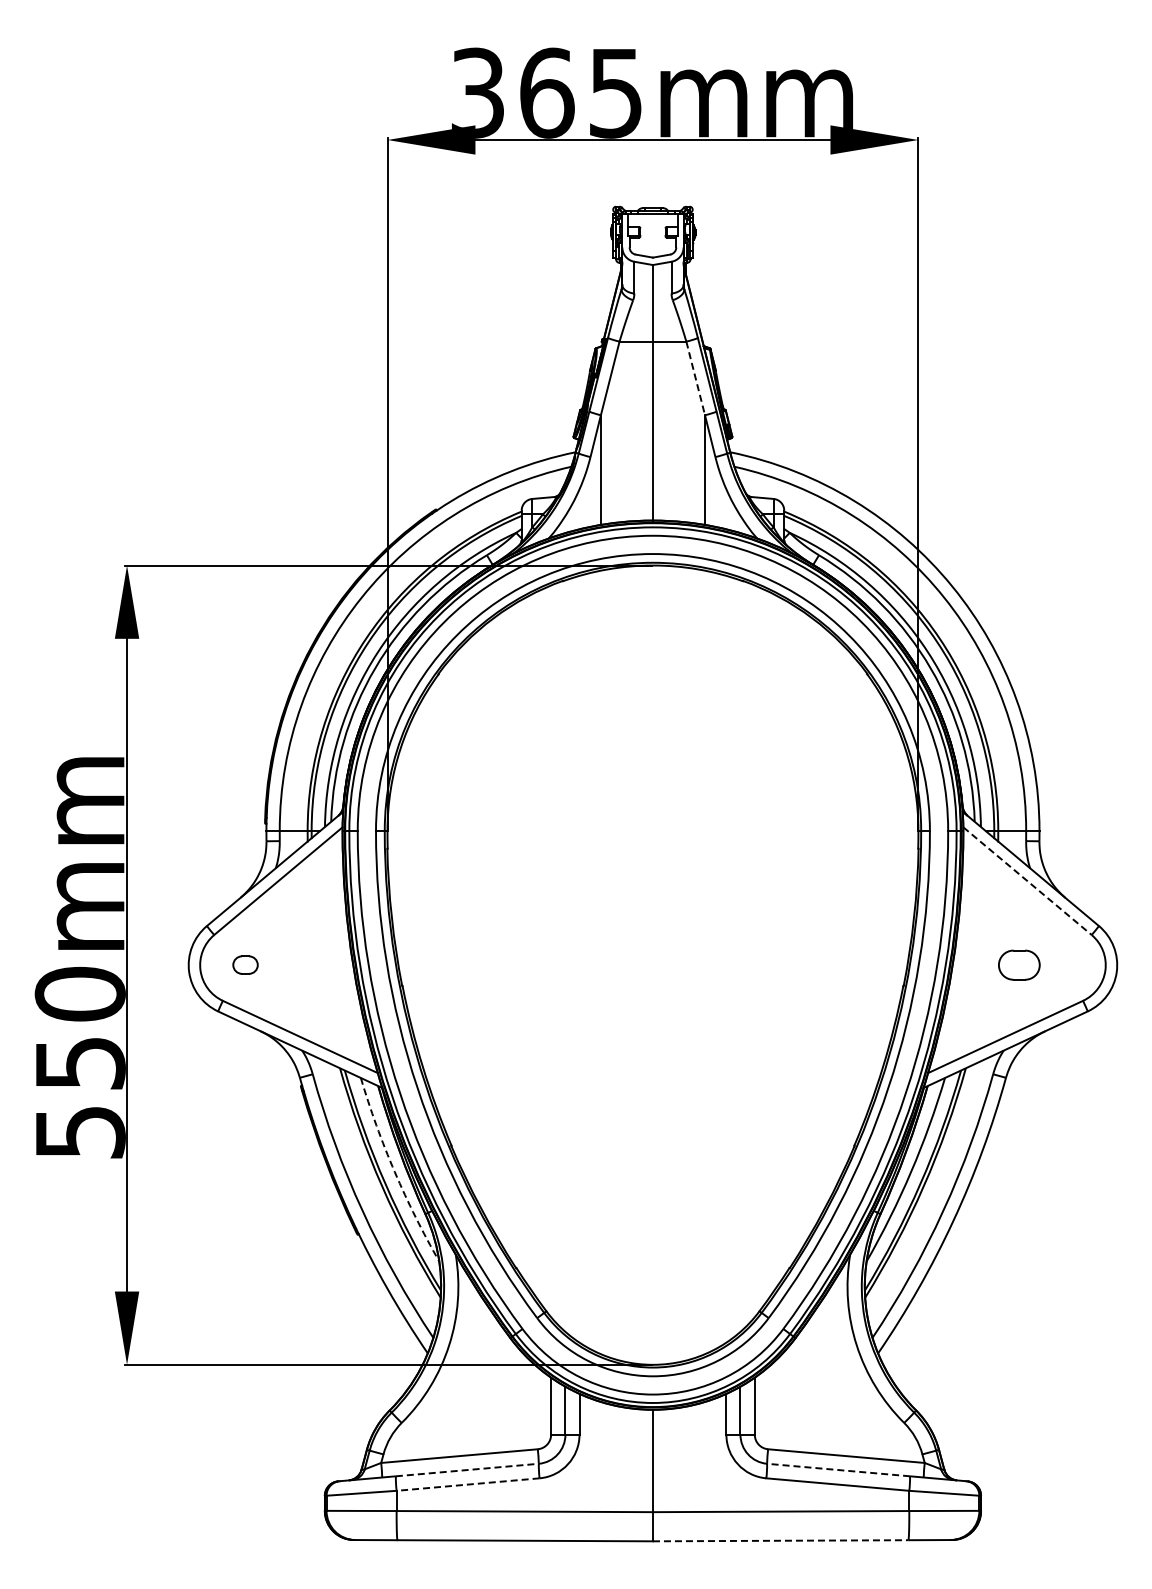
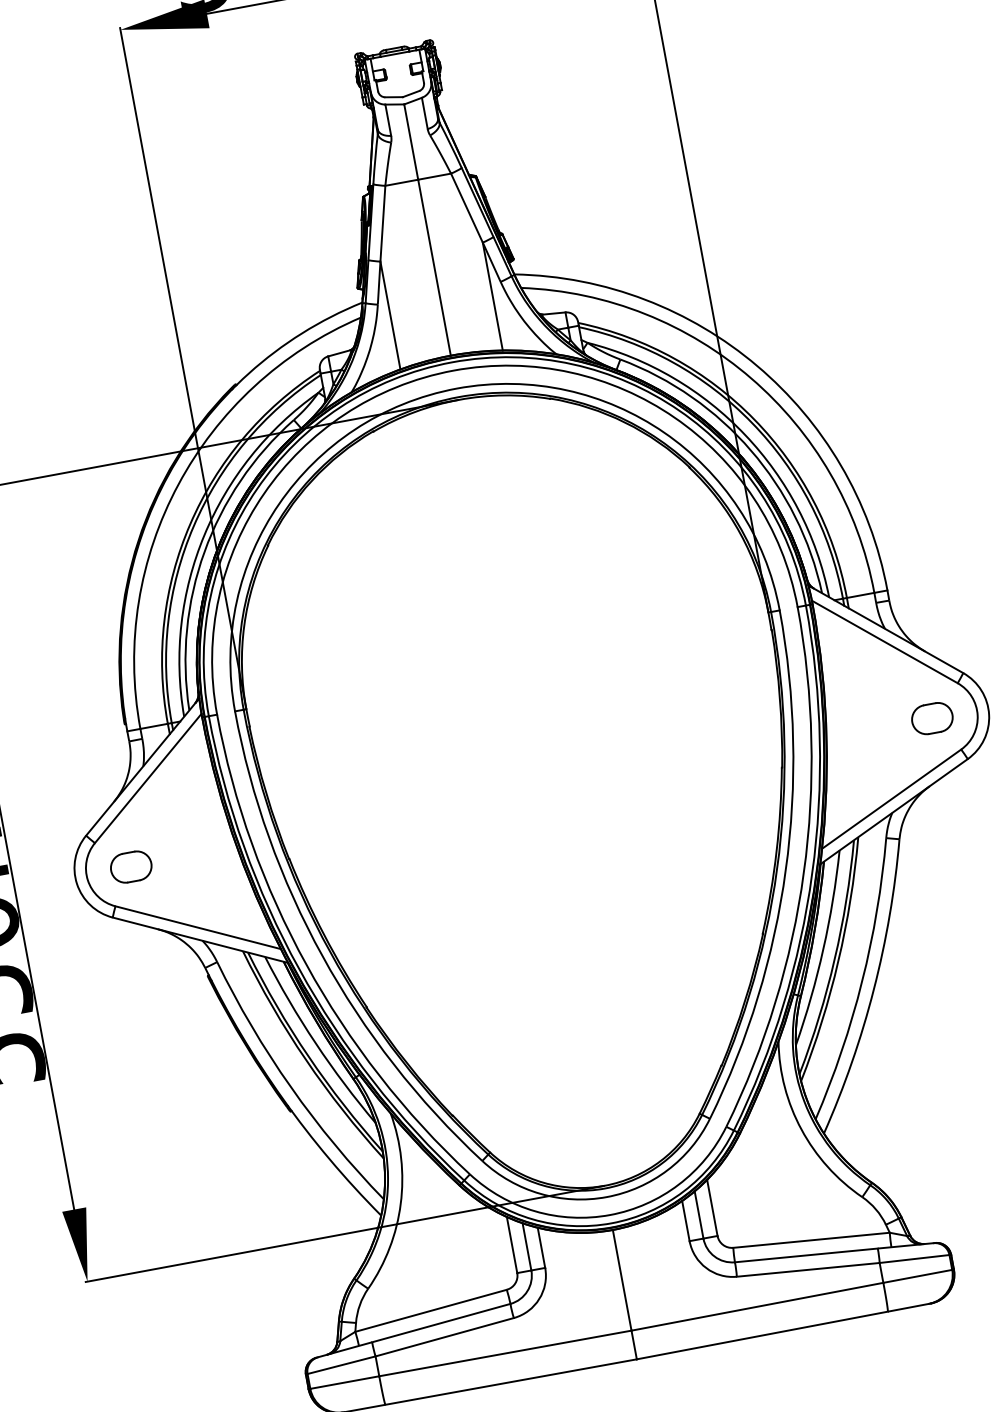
line: (695, 378) -> (466, 208), dashed -> solid
line: (1027, 881) -> (884, 642), dashed -> solid
part: (245, 964) -> (131, 866), size x1.67
part: (1019, 964) -> (932, 717), moved
arc: (394, 1172) -> (315, 1043), dashed -> solid
line: (467, 1470) -> (441, 1323), dashed -> solid
line: (838, 1470) -> (806, 1255), dashed -> solid
line: (468, 1484) -> (445, 1337), dashed -> solid
line: (780, 1540) -> (762, 1335), dashed -> solid

